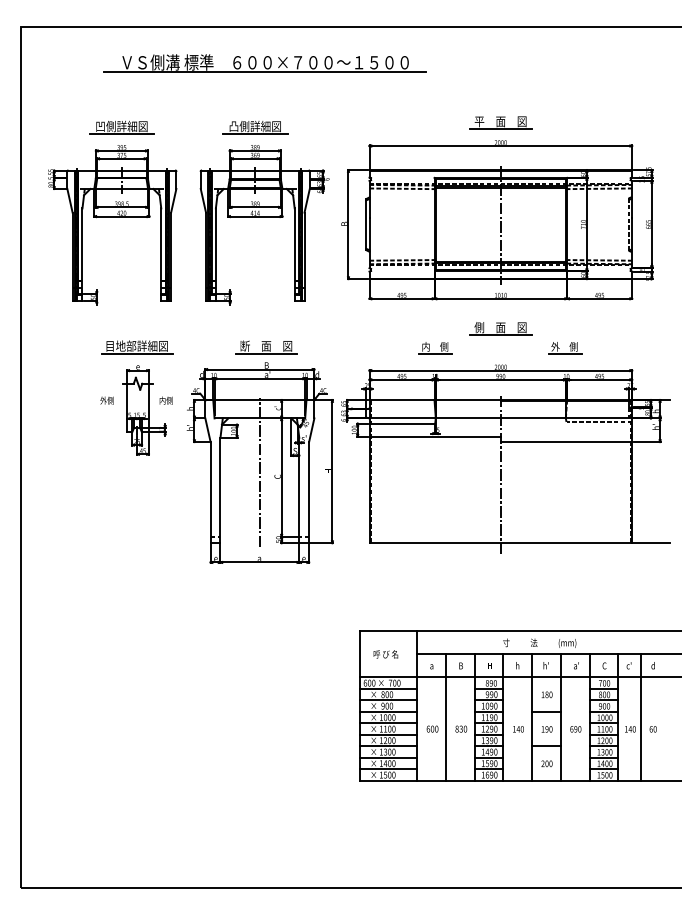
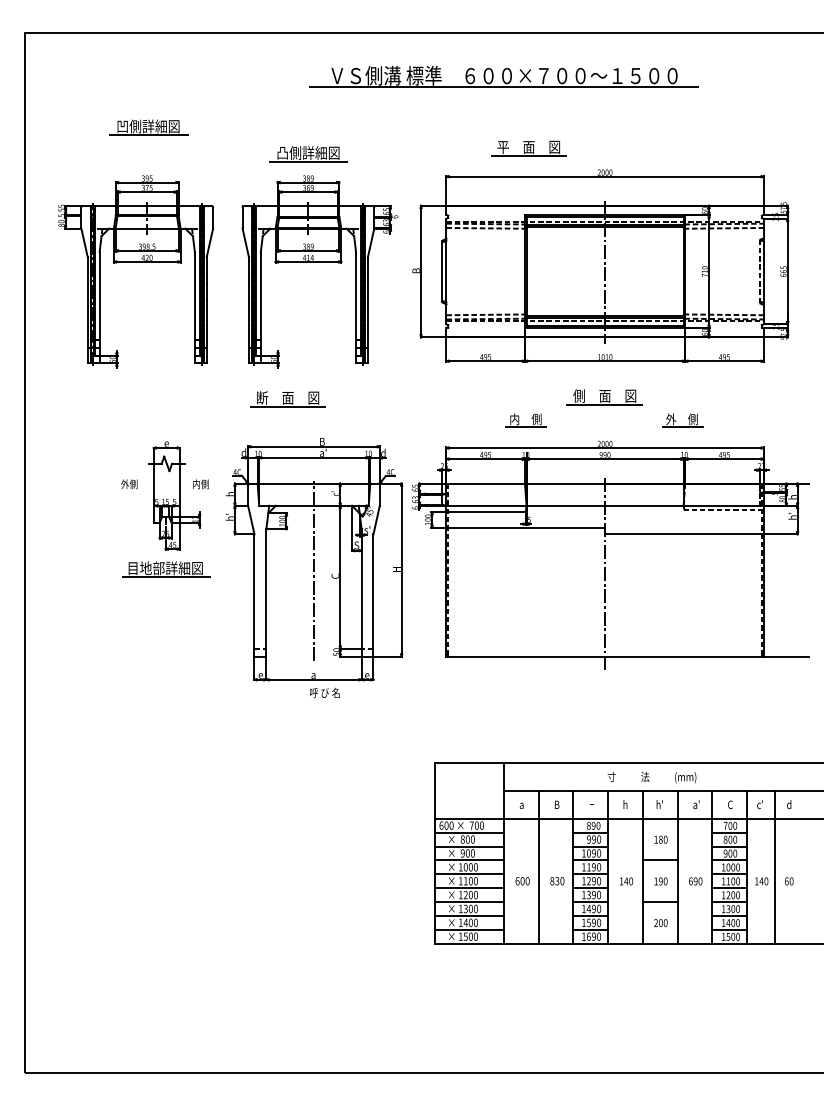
part: (264, 63) -> (503, 76), moved
part: (500, 122) -> (528, 148), moved
part: (121, 127) -> (148, 127), moved
part: (137, 347) -> (166, 569), moved
part: (266, 347) -> (288, 399), moved
text: (385, 654) -> (324, 693), moved

